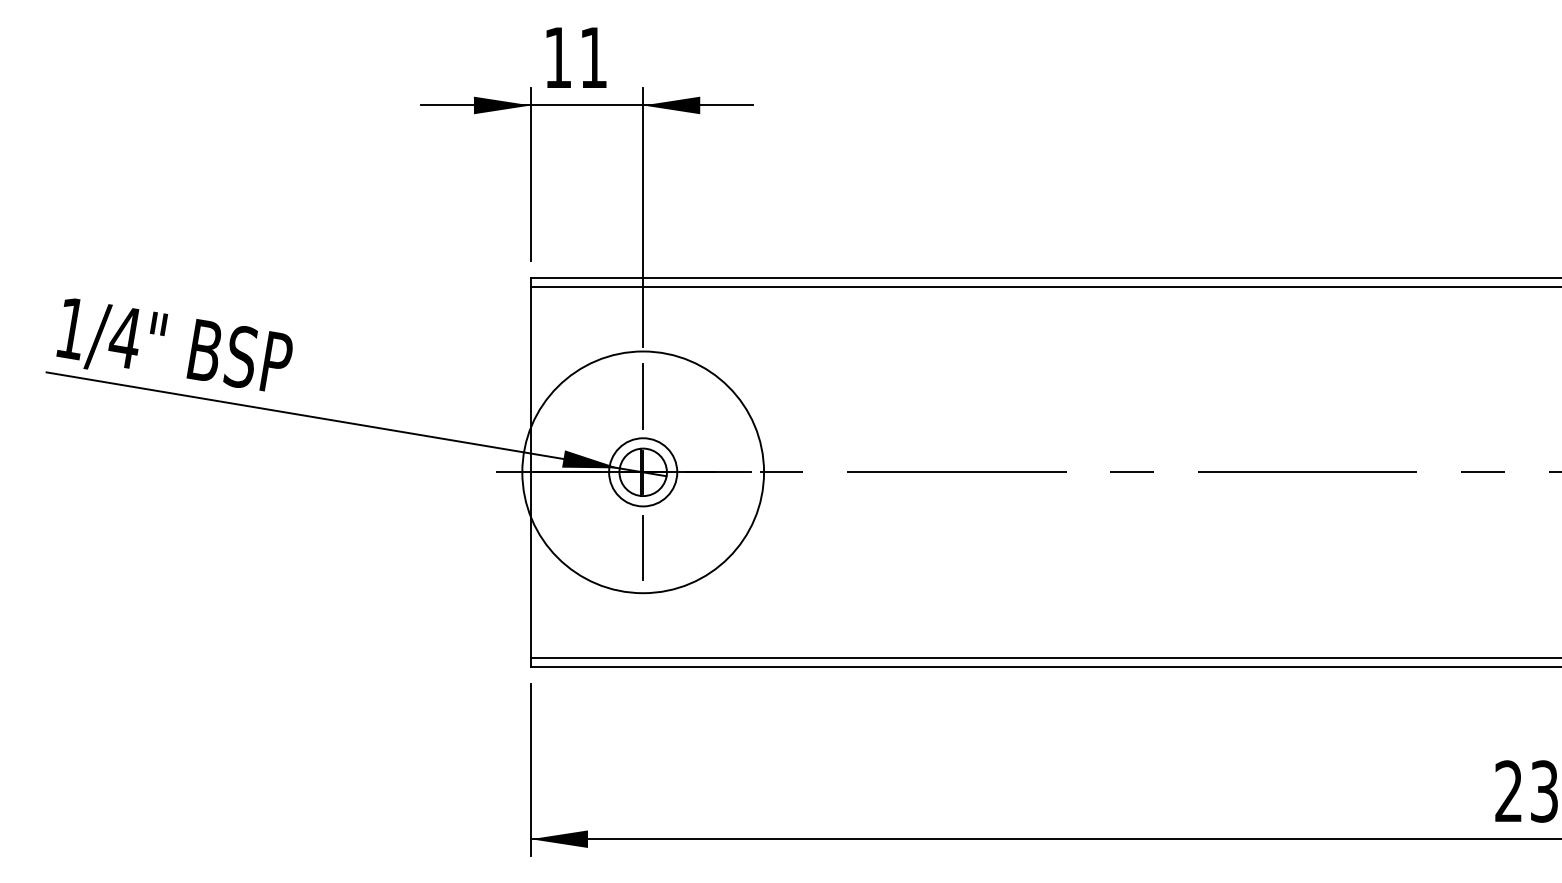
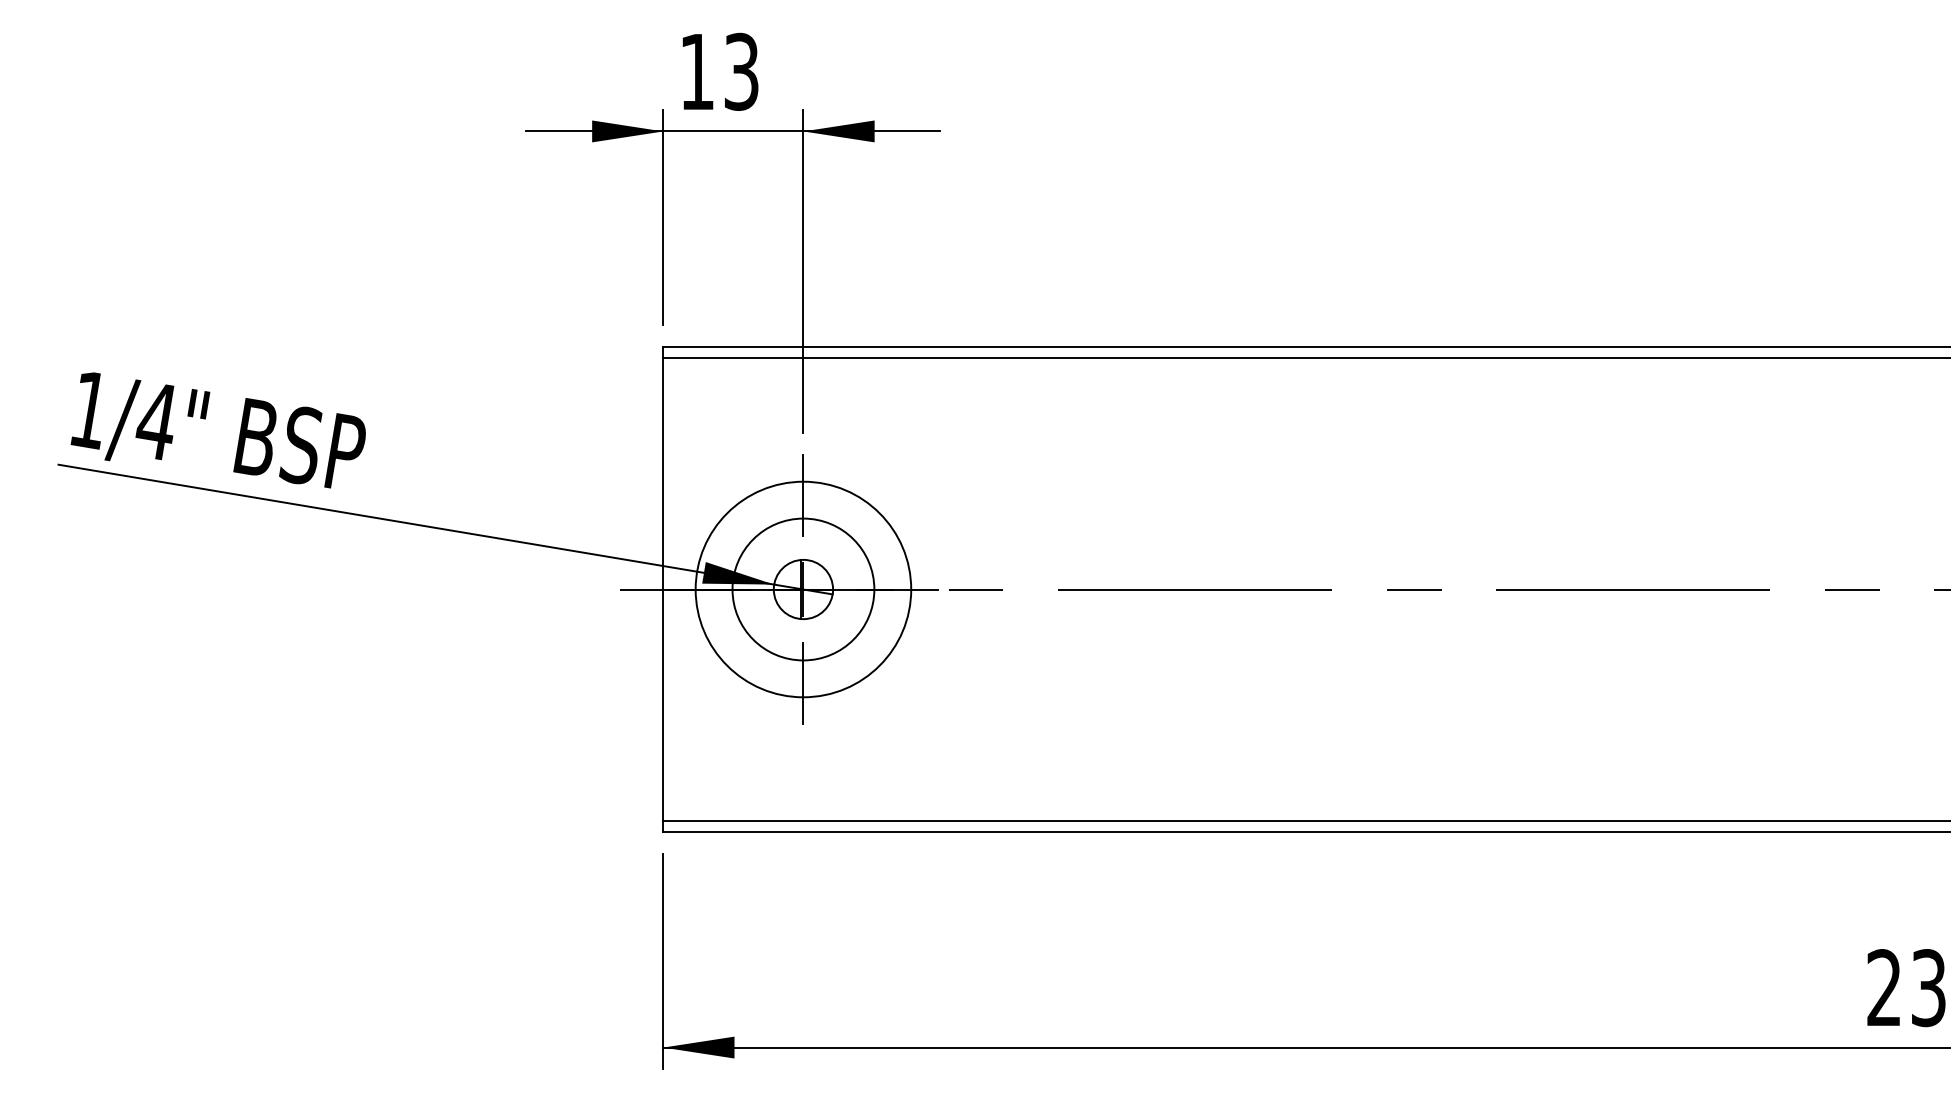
text: (593, 57) -> (741, 71), 11 -> 13
circle: (643, 472) -> (803, 589), size x0.71
circle: (643, 472) -> (803, 589), size x1.67

